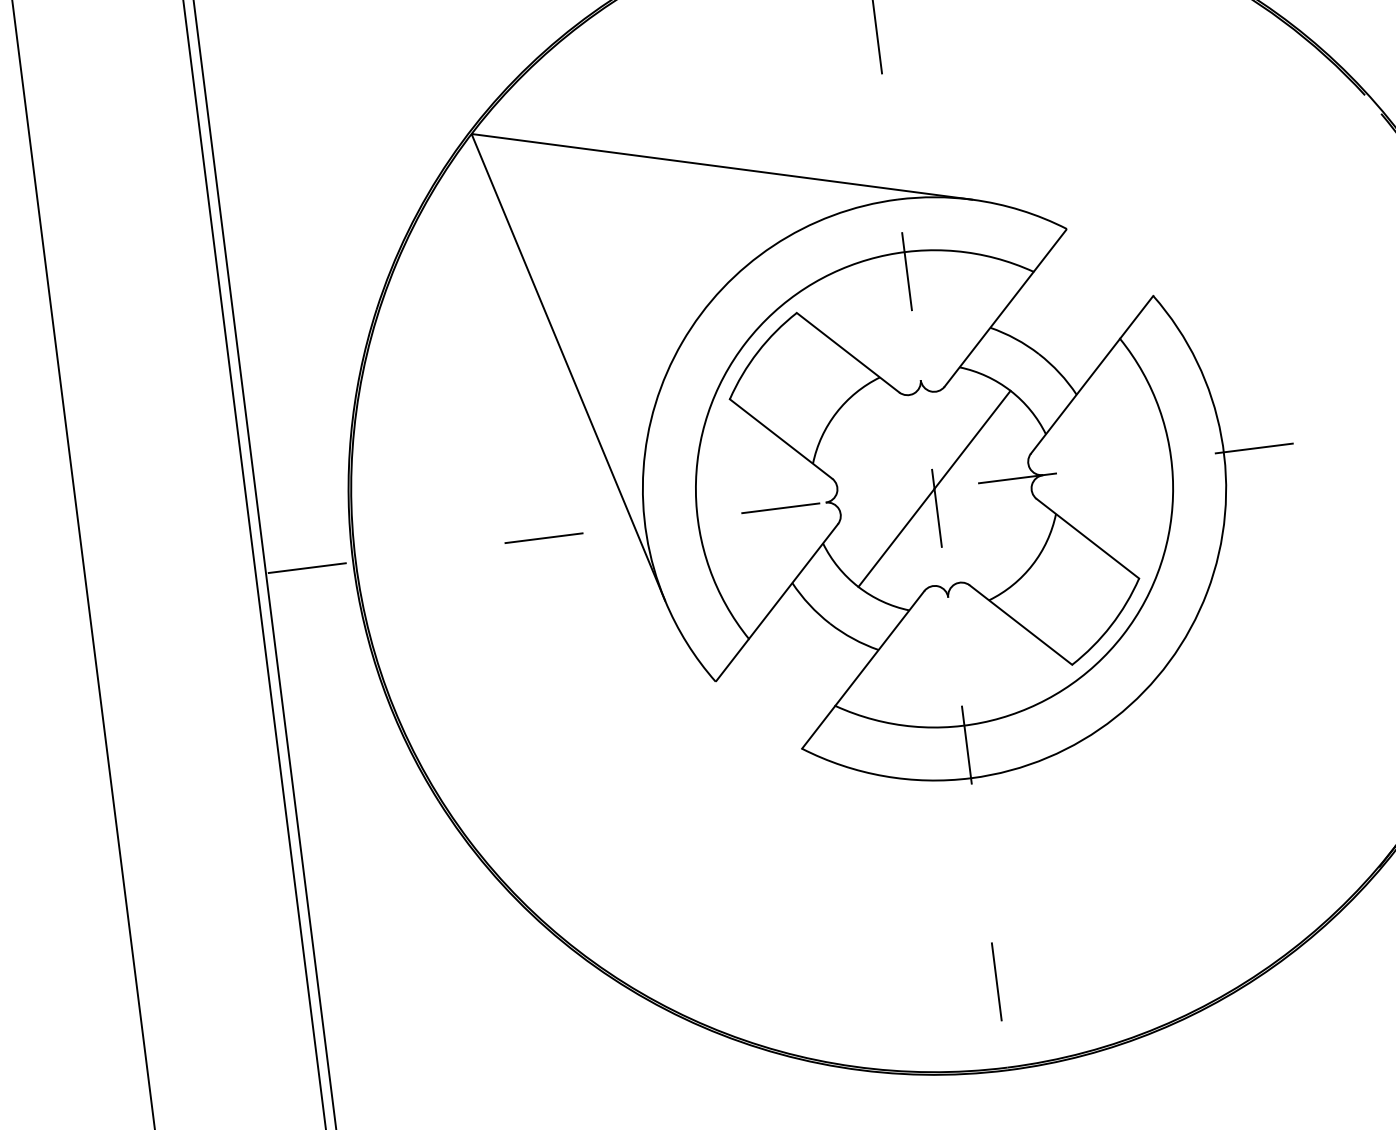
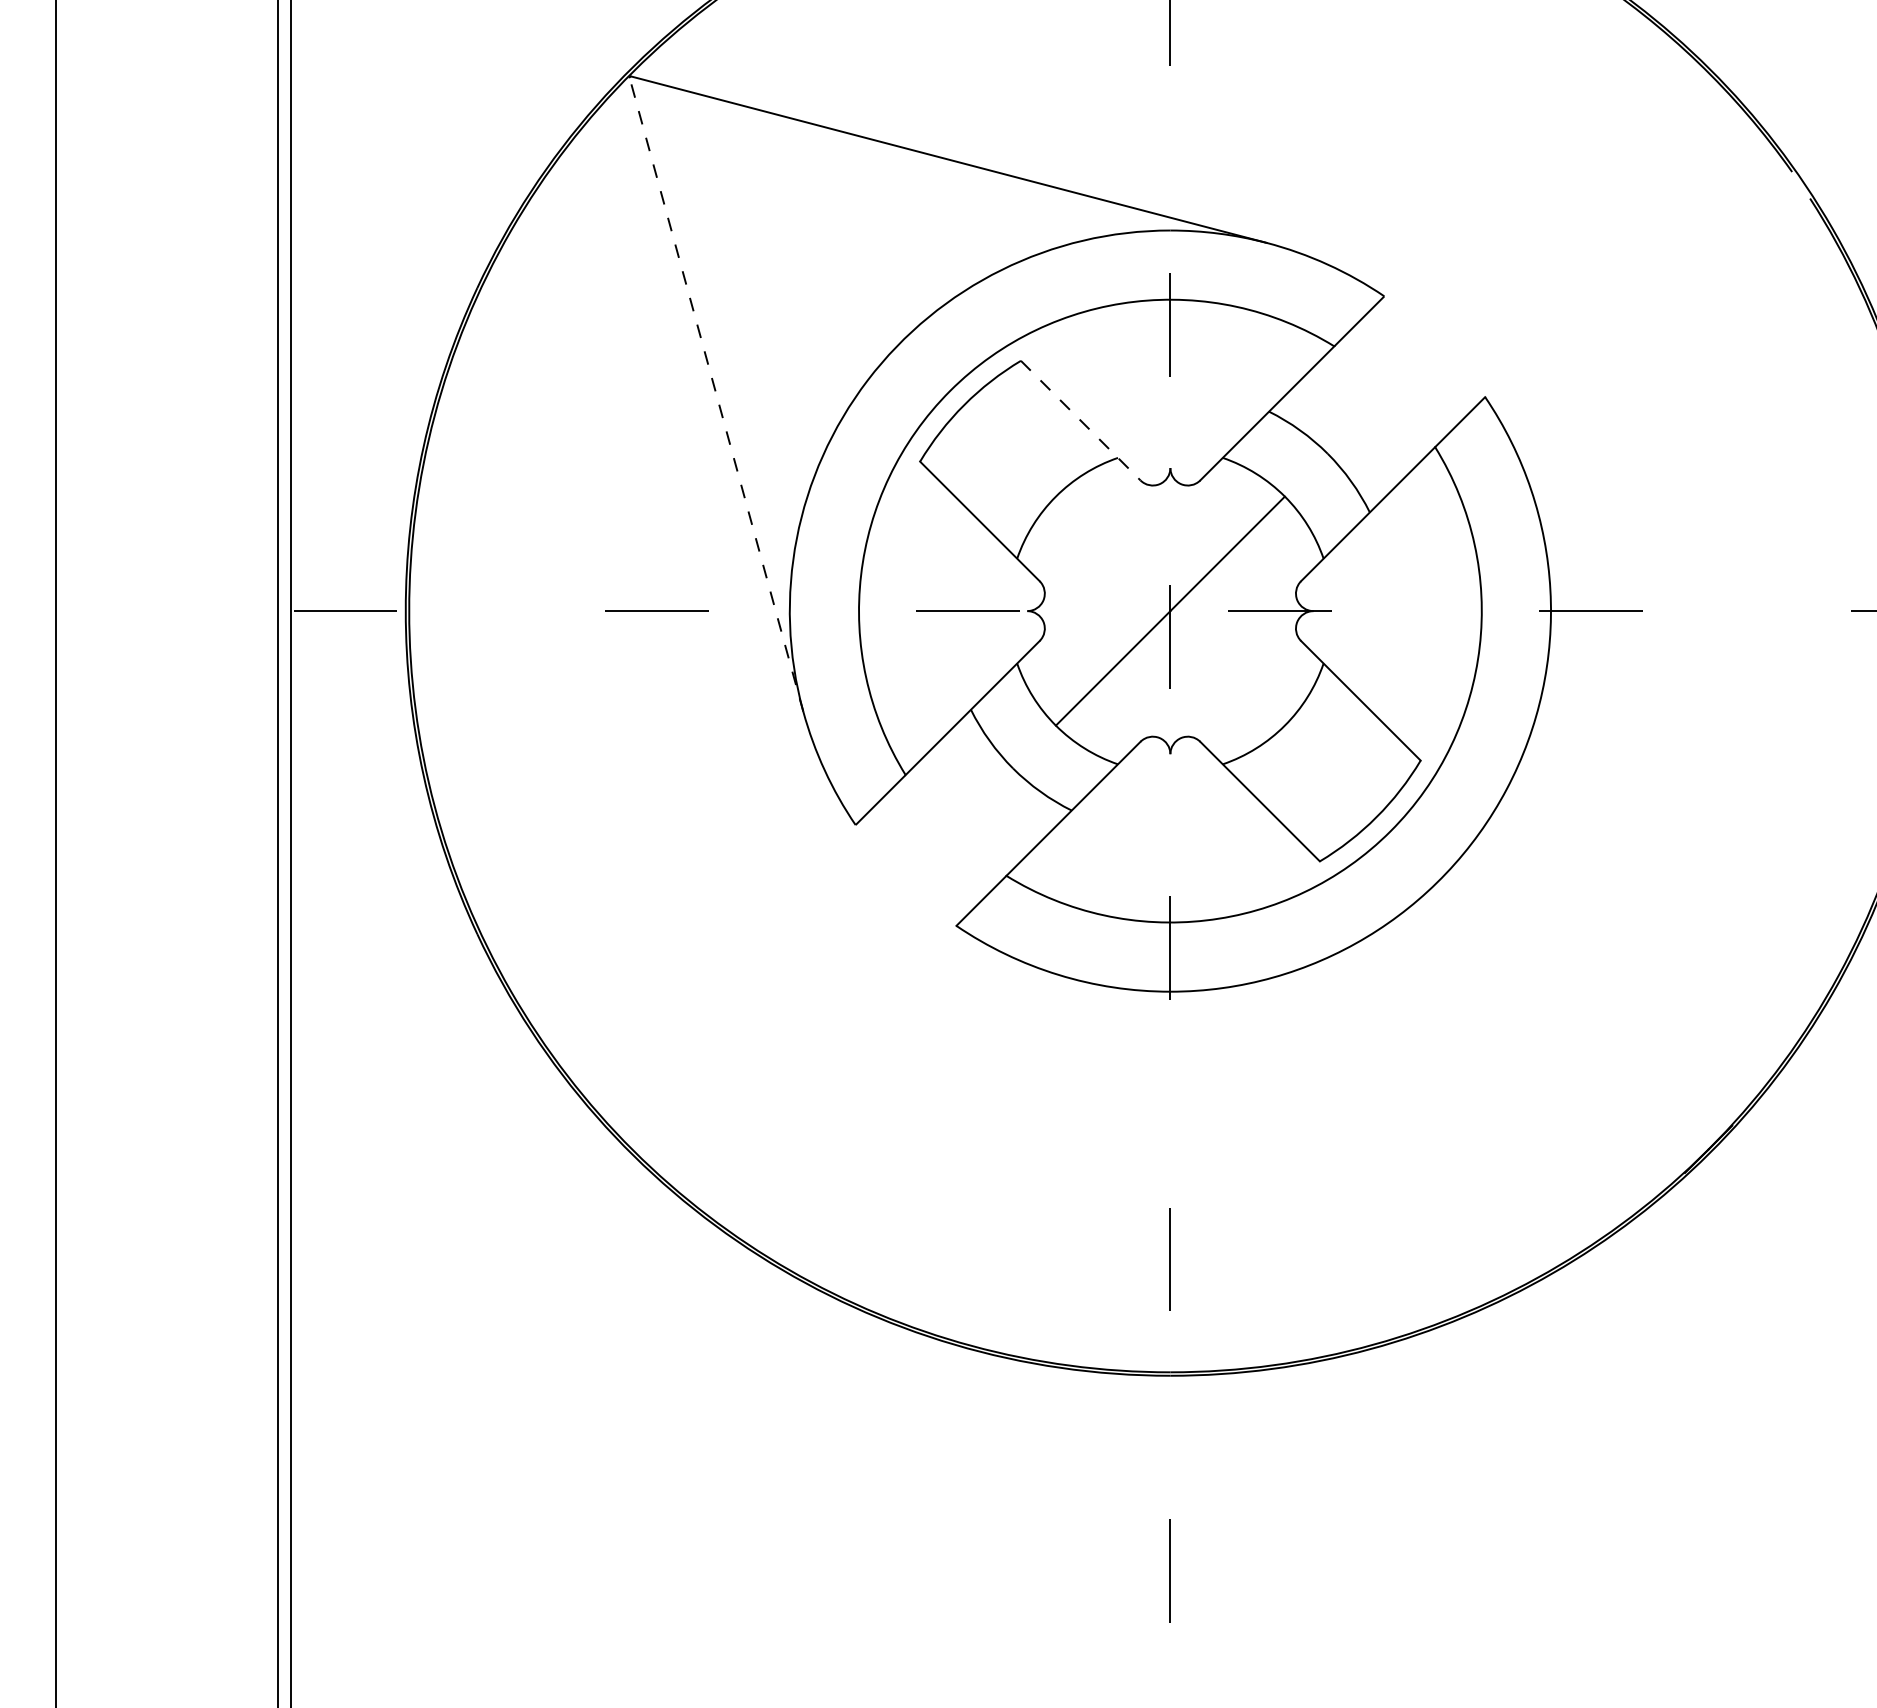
line: (847, 352) -> (1080, 420), solid -> dashed
line: (568, 367) -> (716, 394), solid -> dashed

